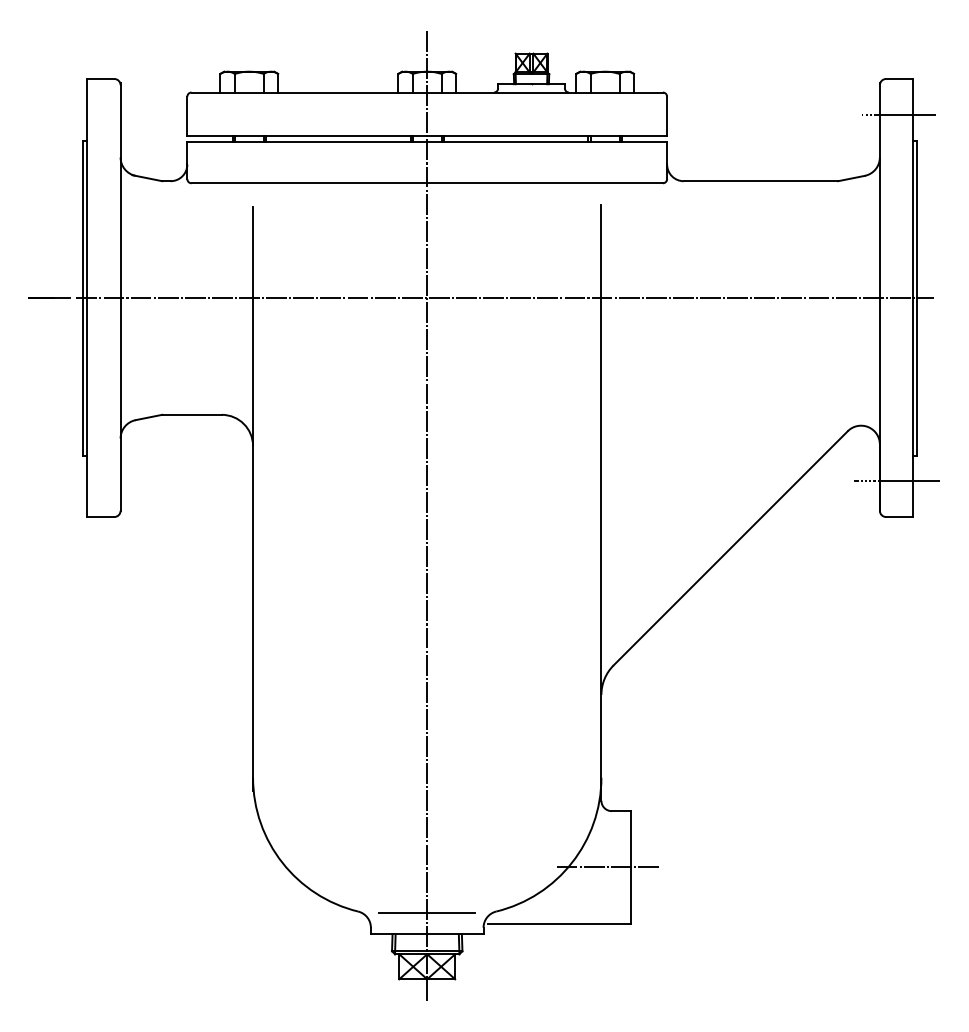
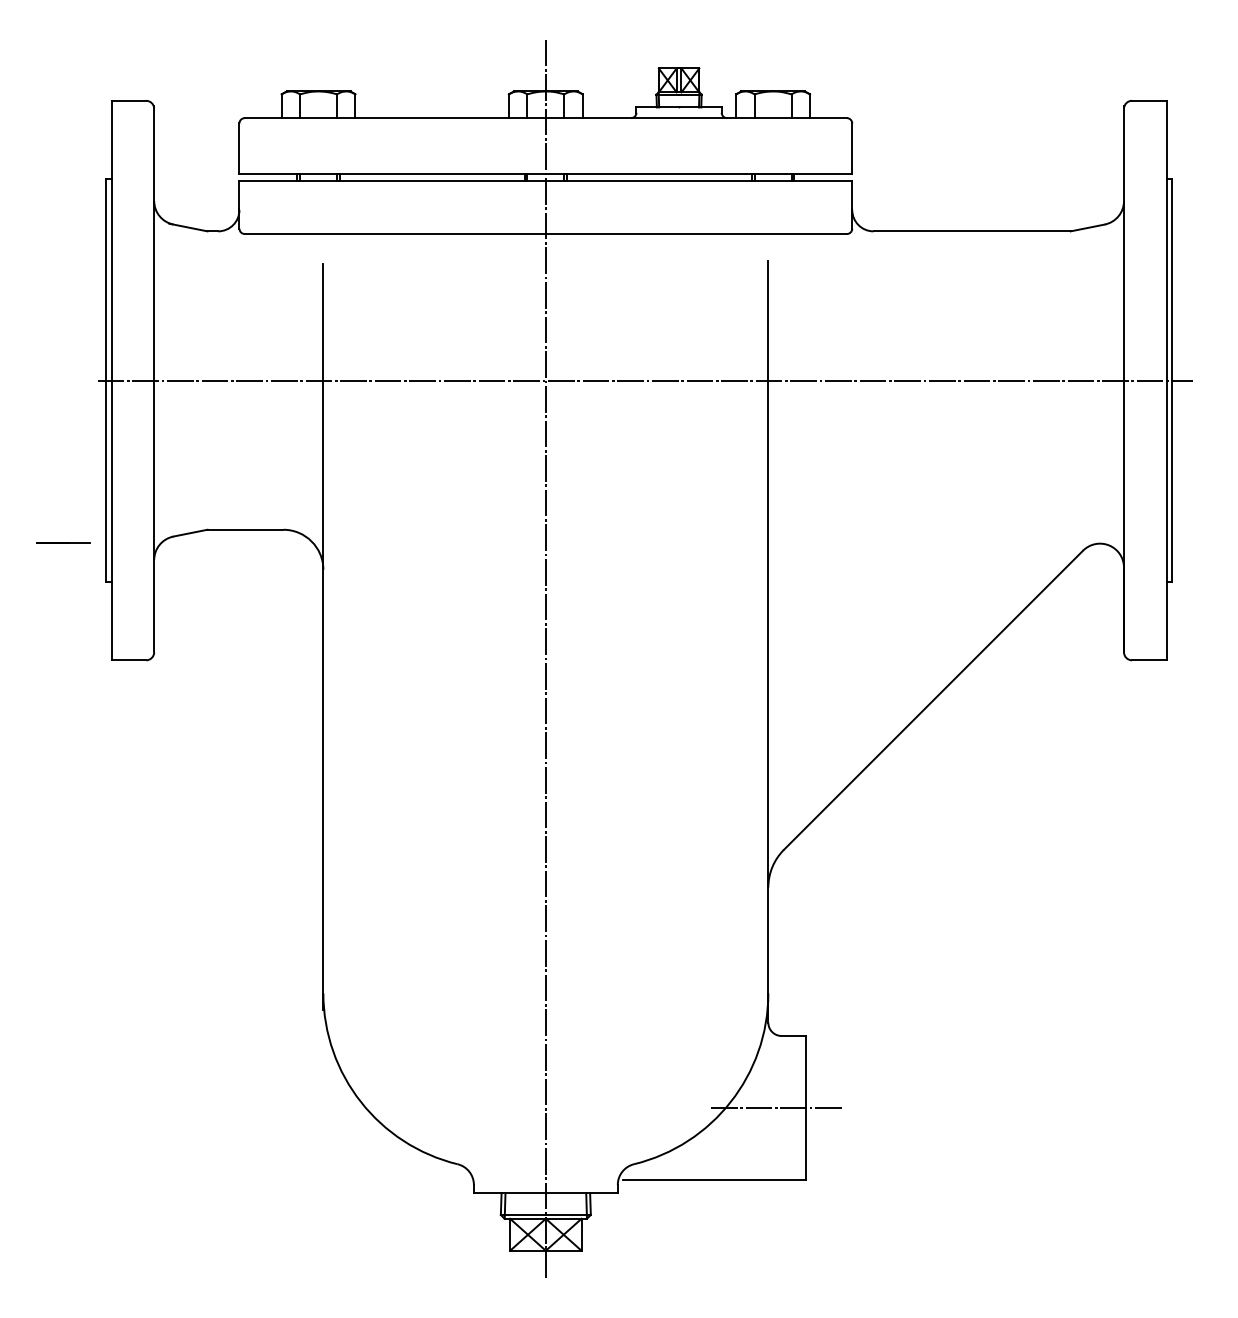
line: (899, 115) -> (1148, 147), removed
line: (49, 297) -> (63, 542), moved
line: (896, 480) -> (1145, 613), removed
line: (426, 913) -> (545, 1166), removed

